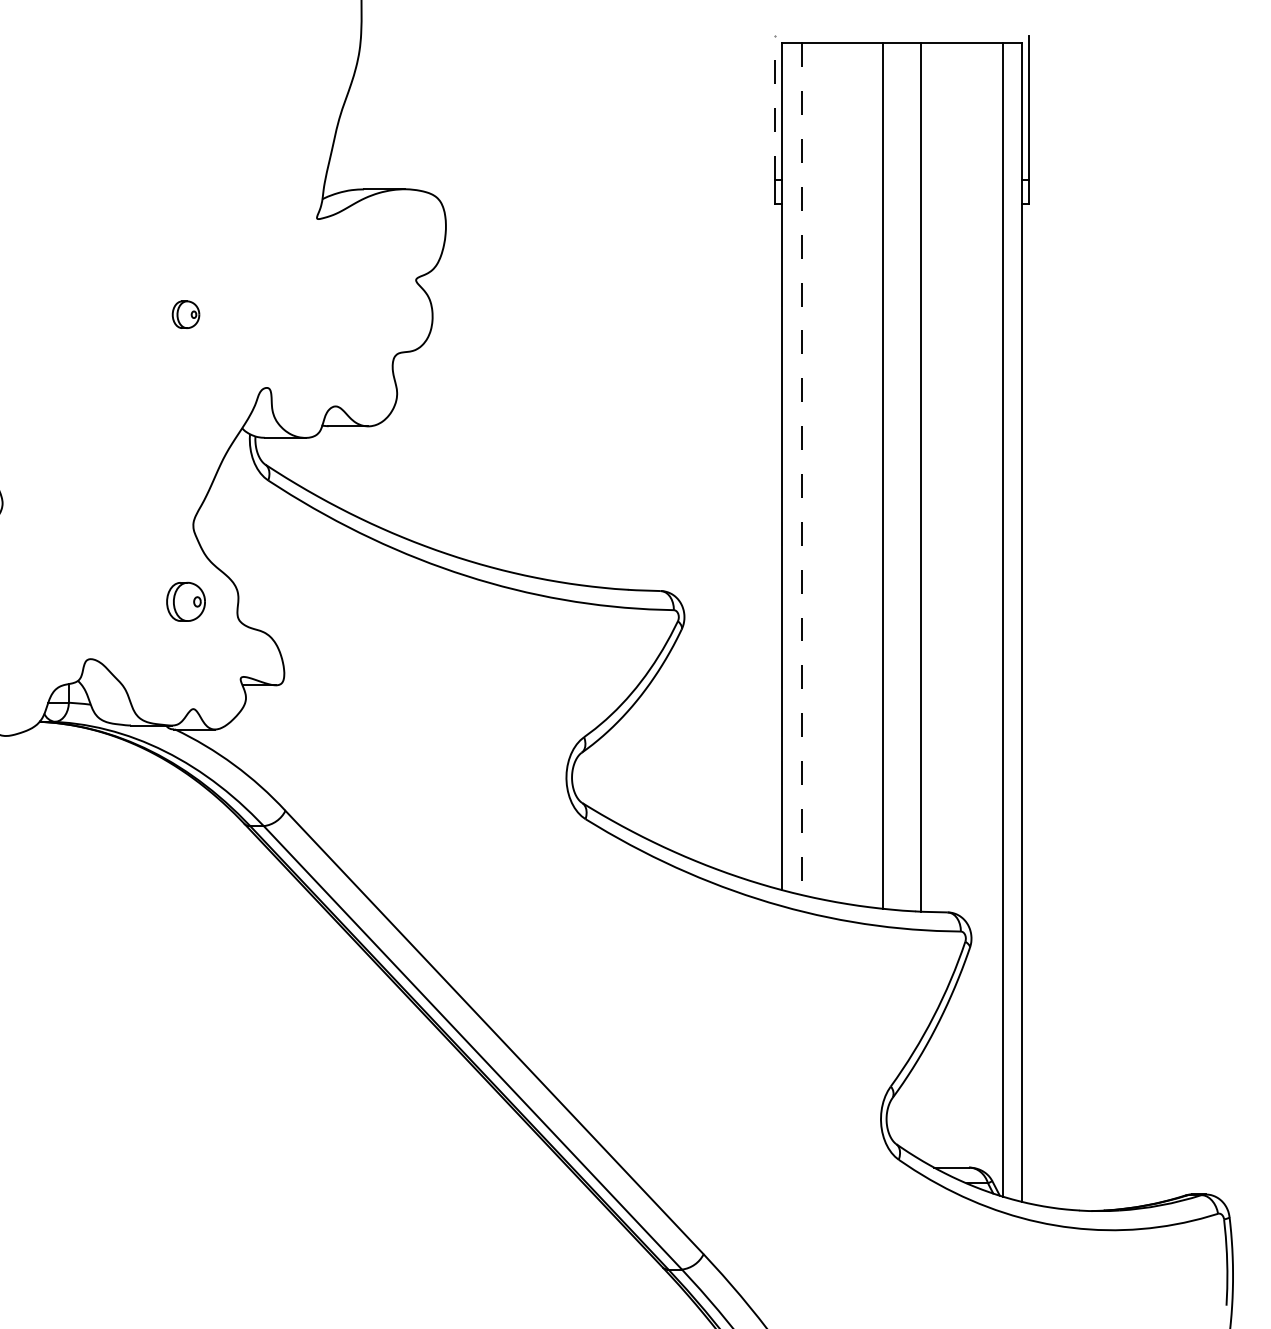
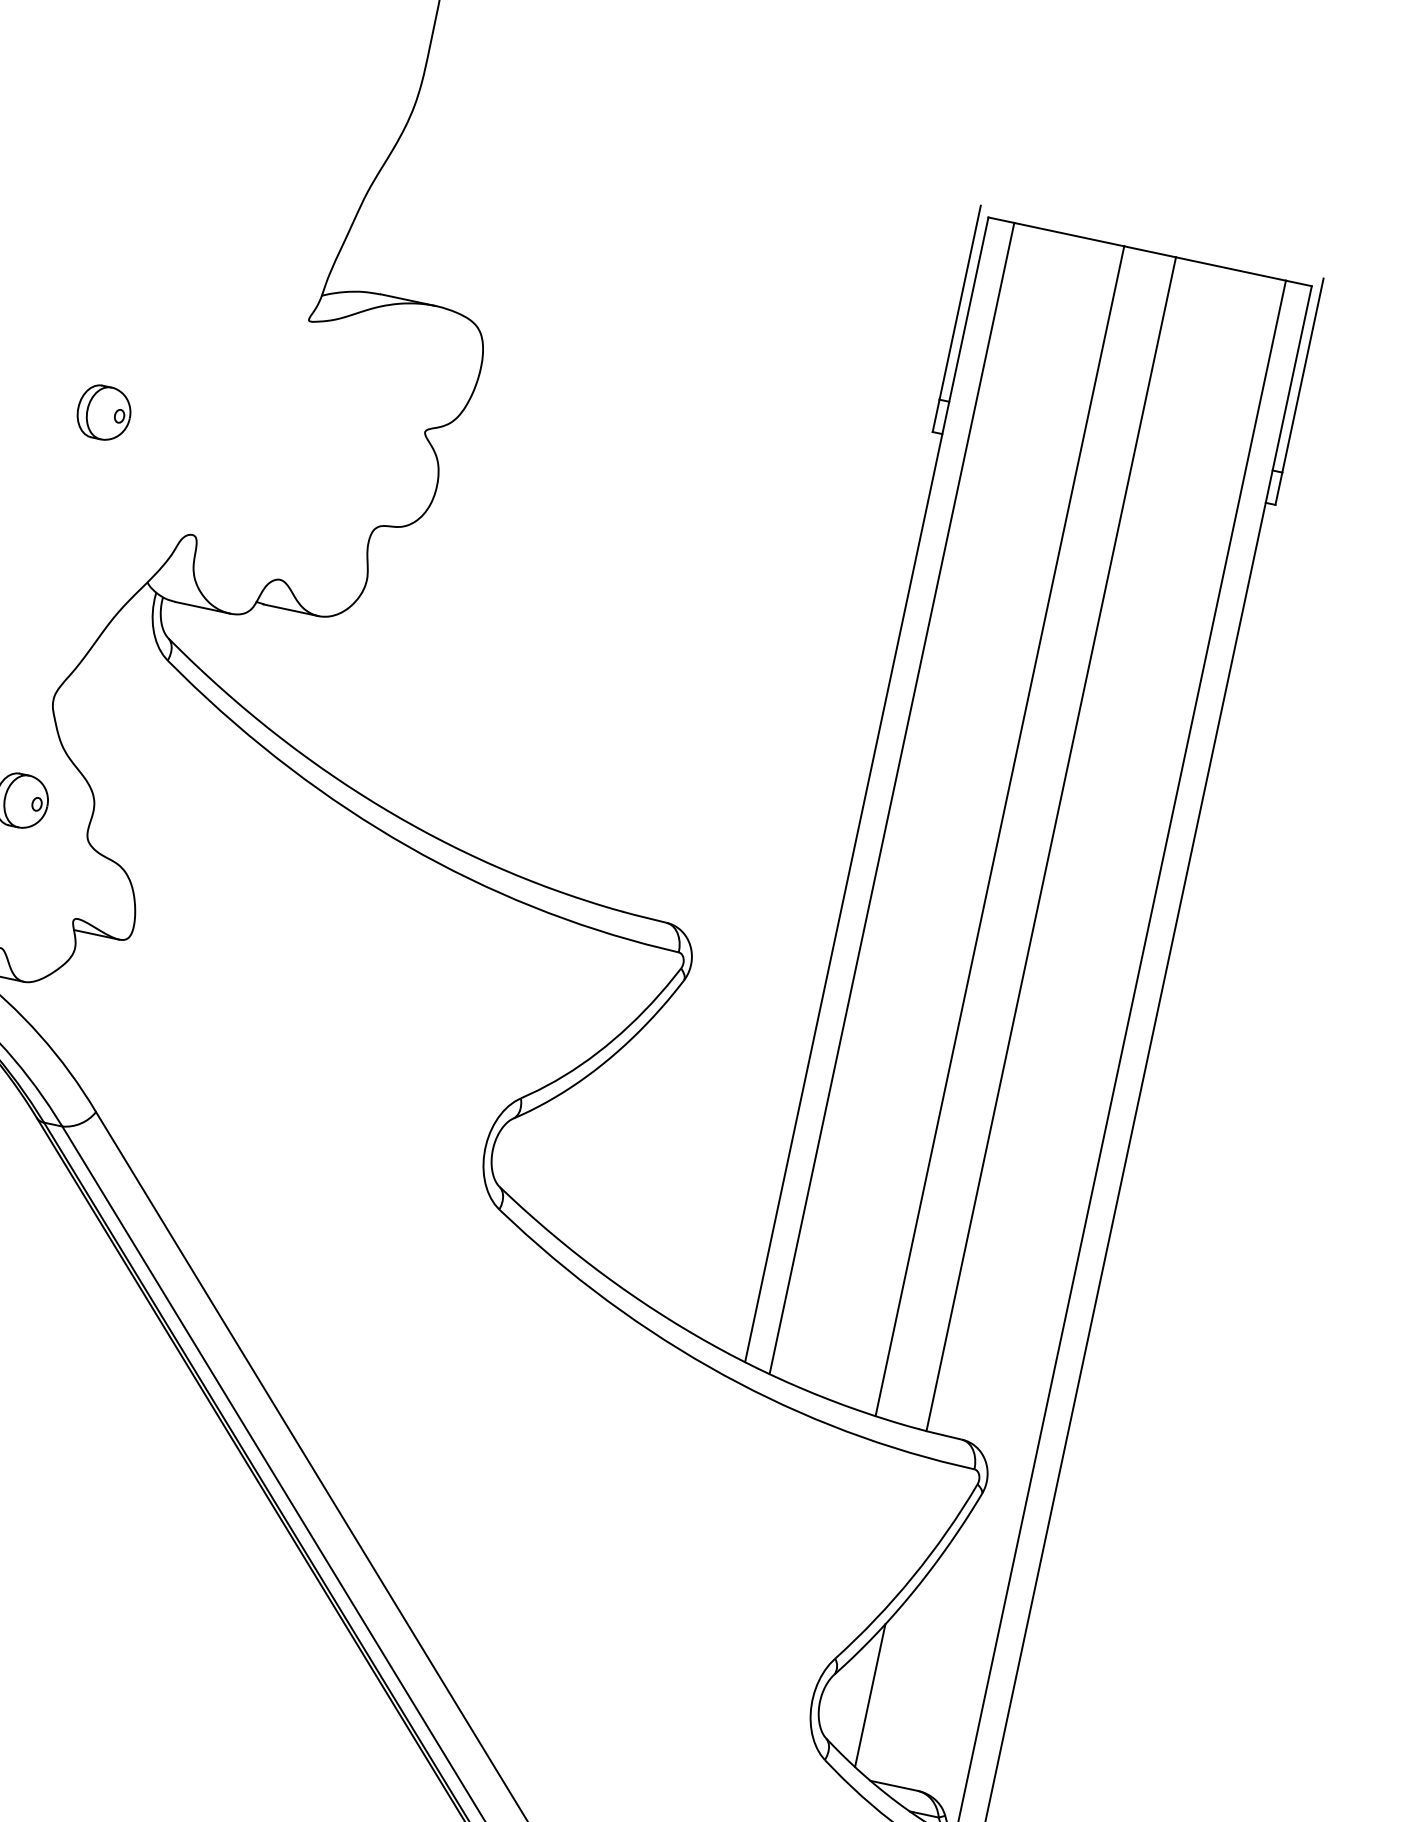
line: (775, 108) -> (960, 303), dashed -> solid
part: (185, 314) -> (103, 412), size x1.43
line: (801, 469) -> (891, 798), dashed -> solid
line: (921, 1107) -> (870, 1695), added

